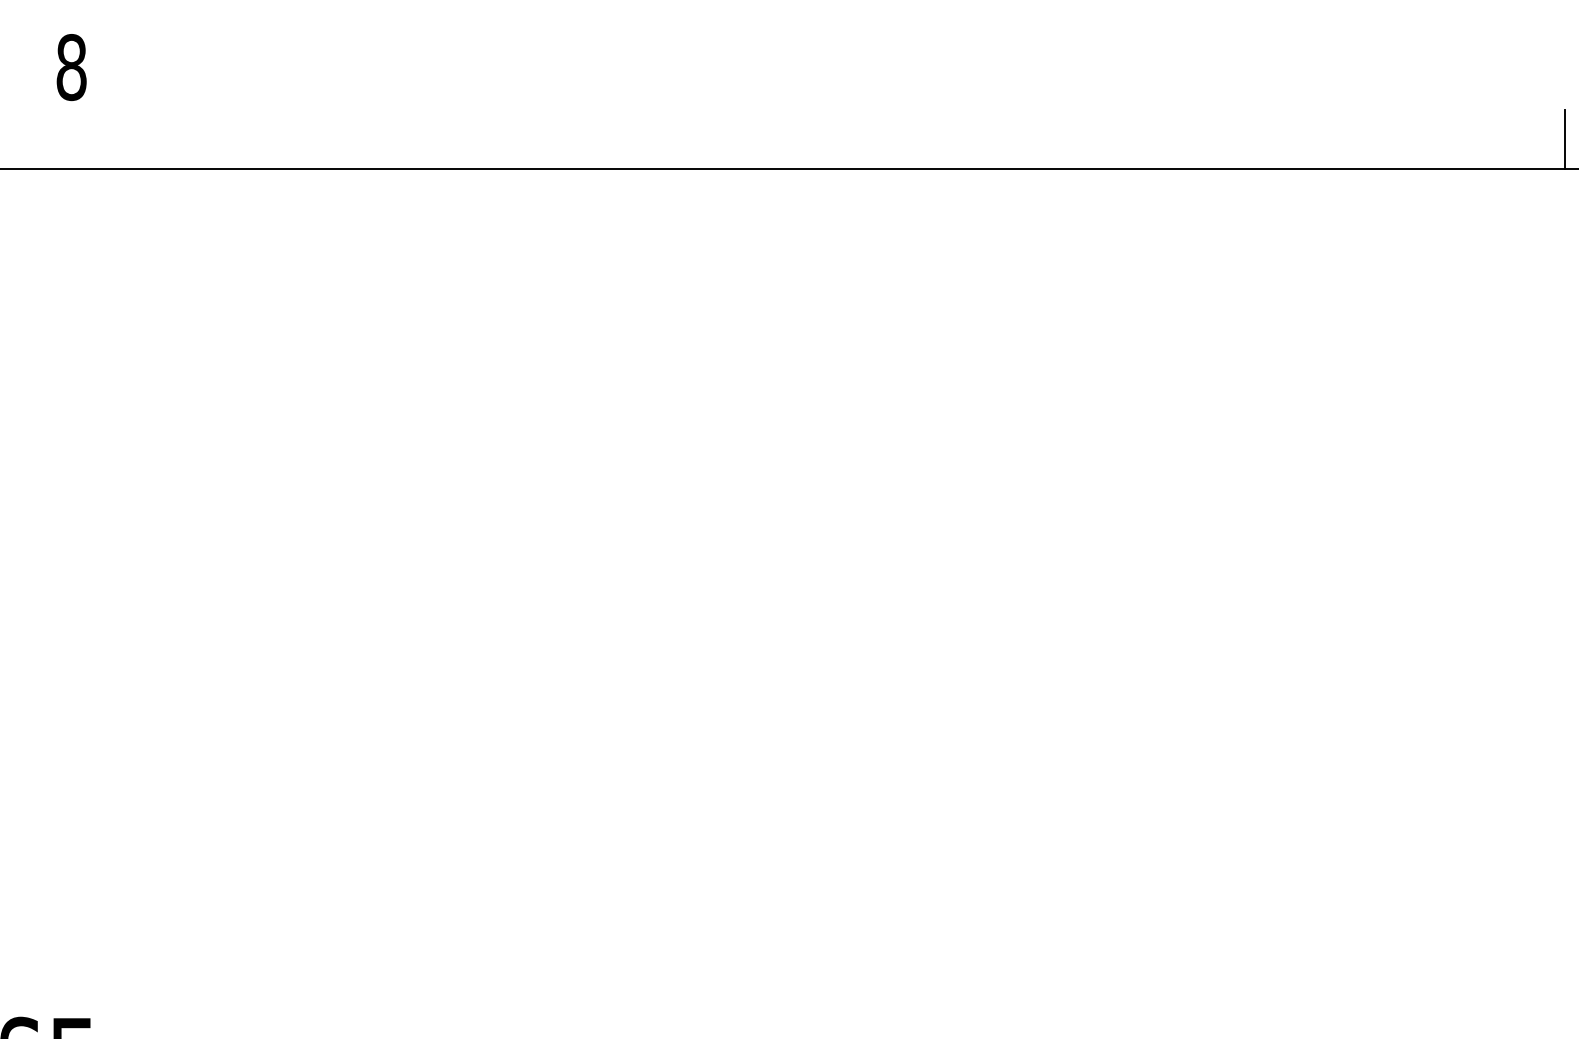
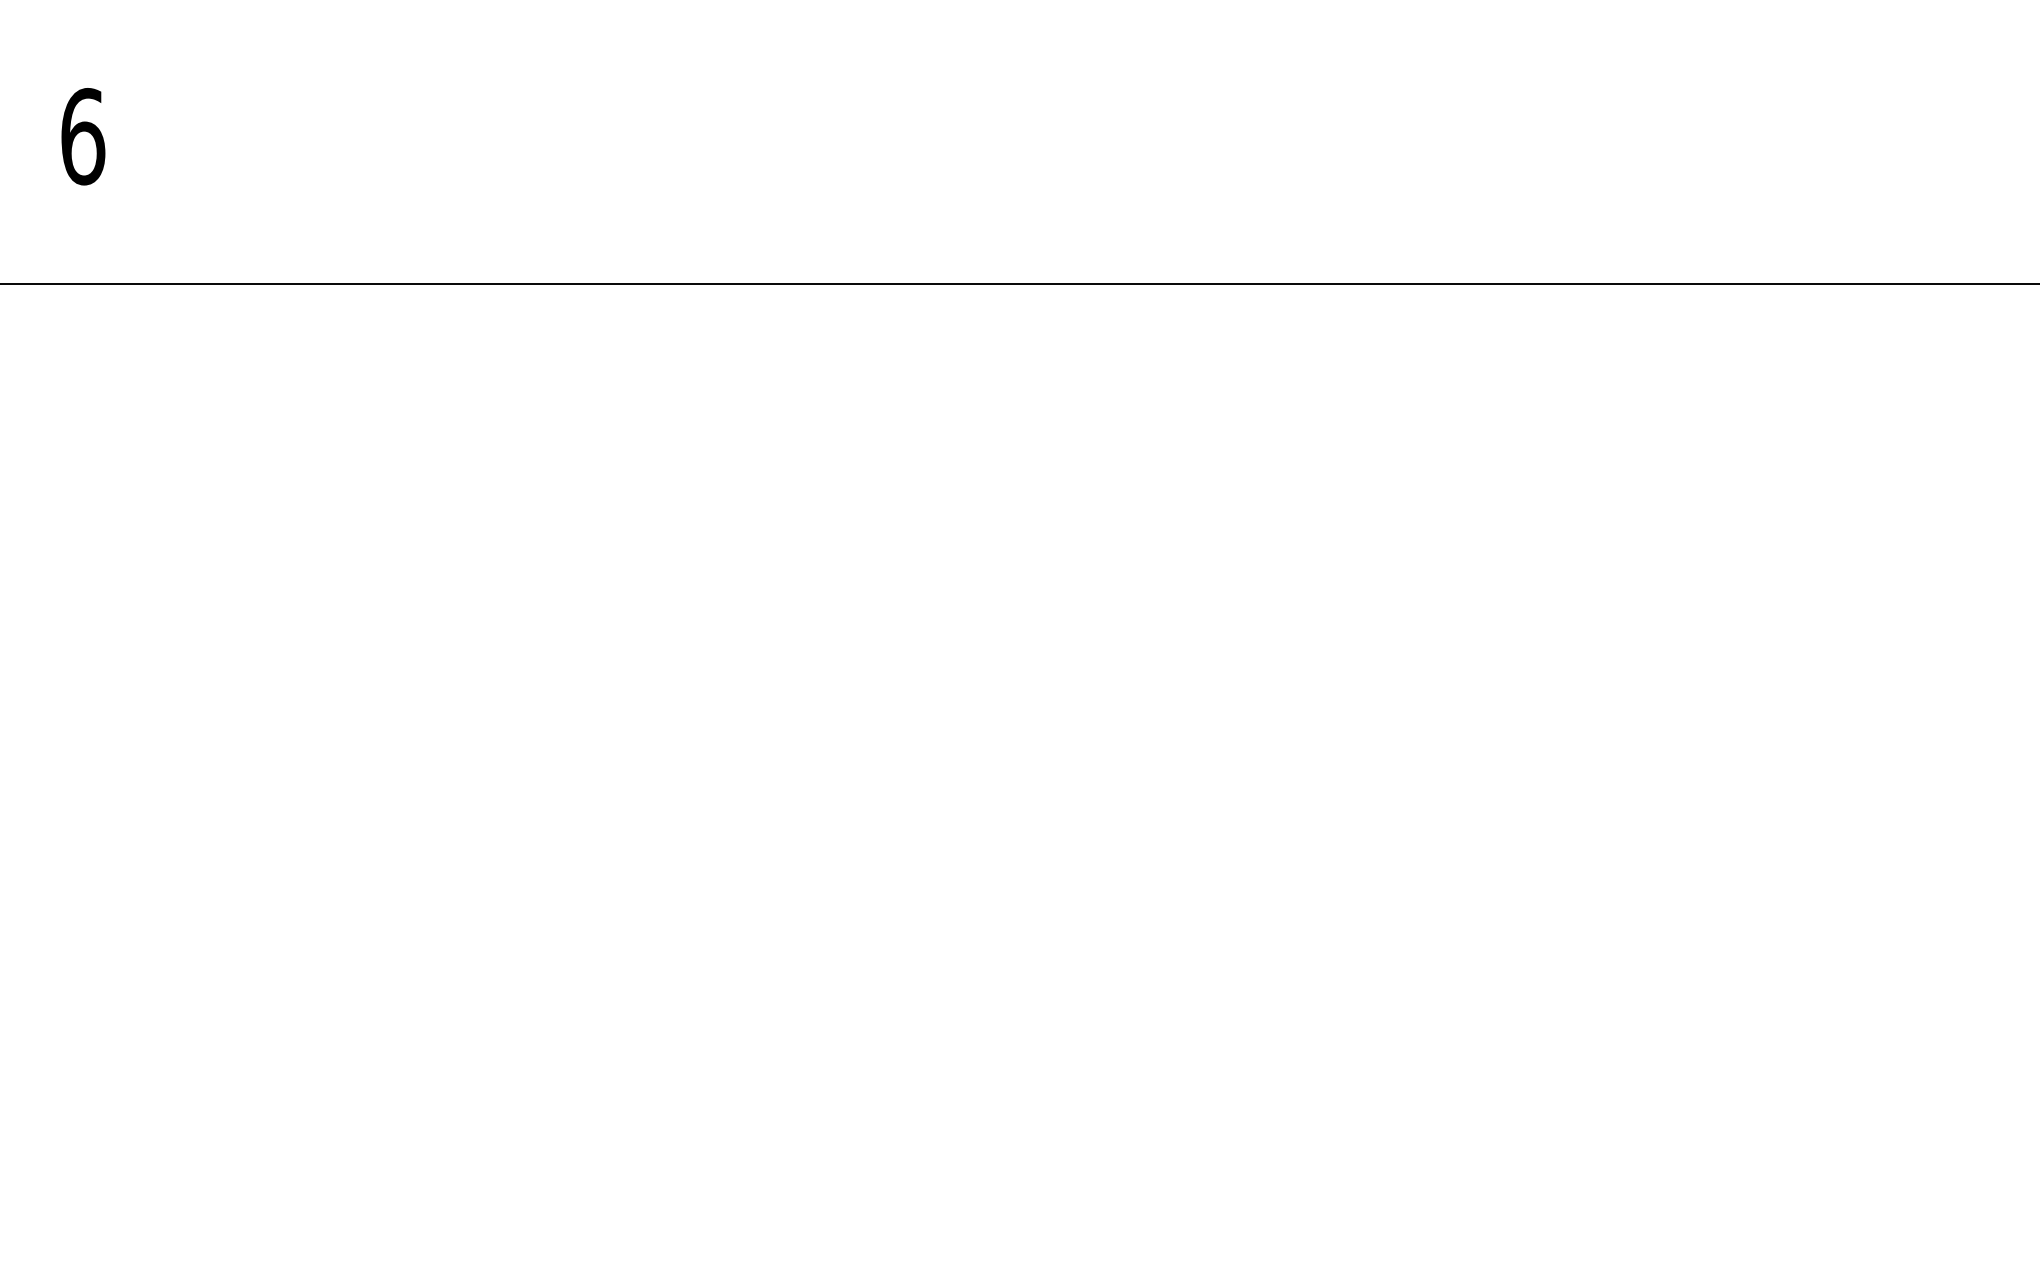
text: (71, 67) -> (82, 136), 8 -> 6

